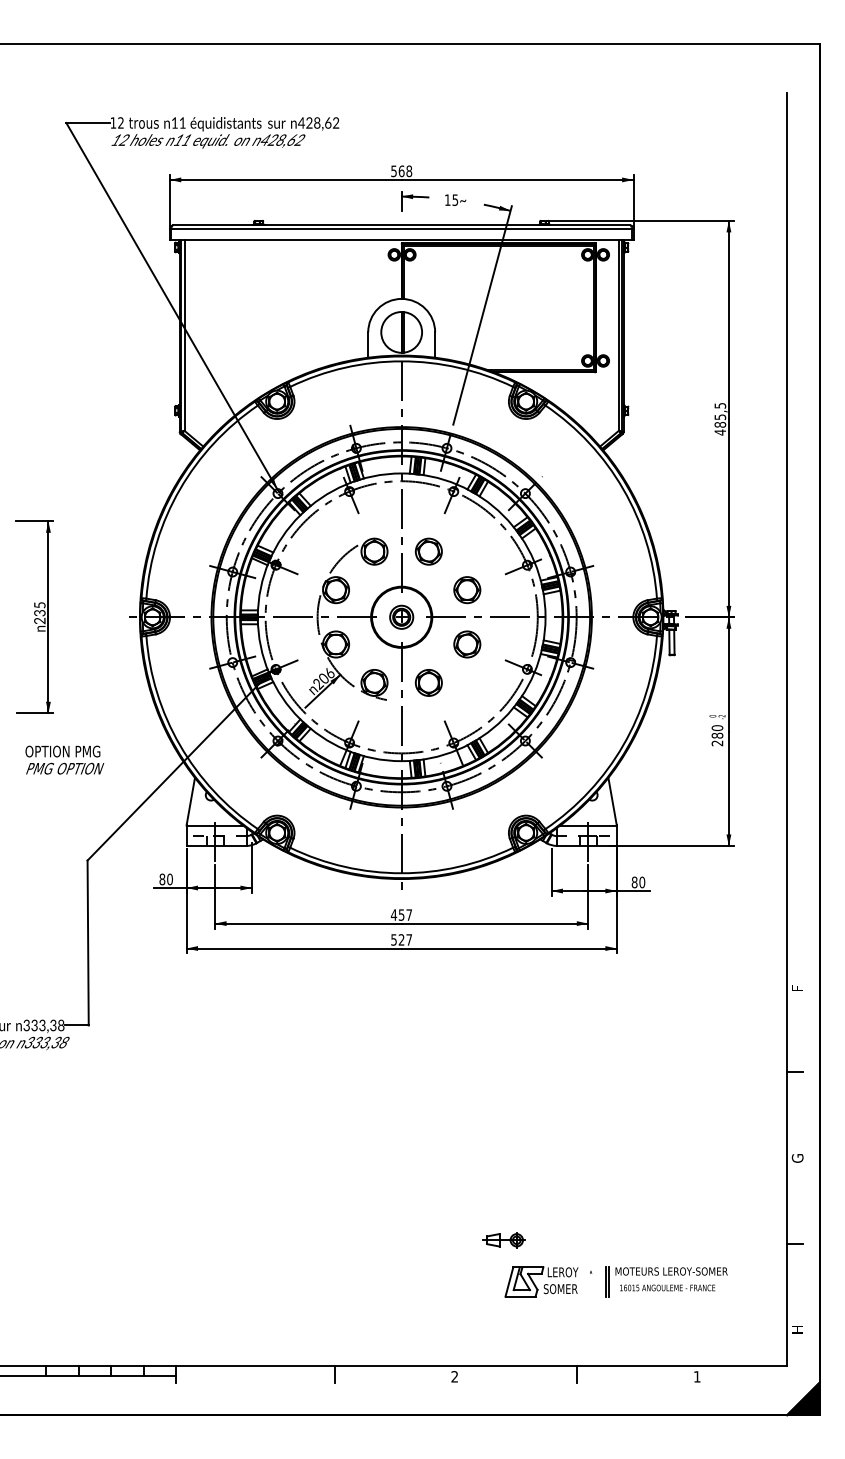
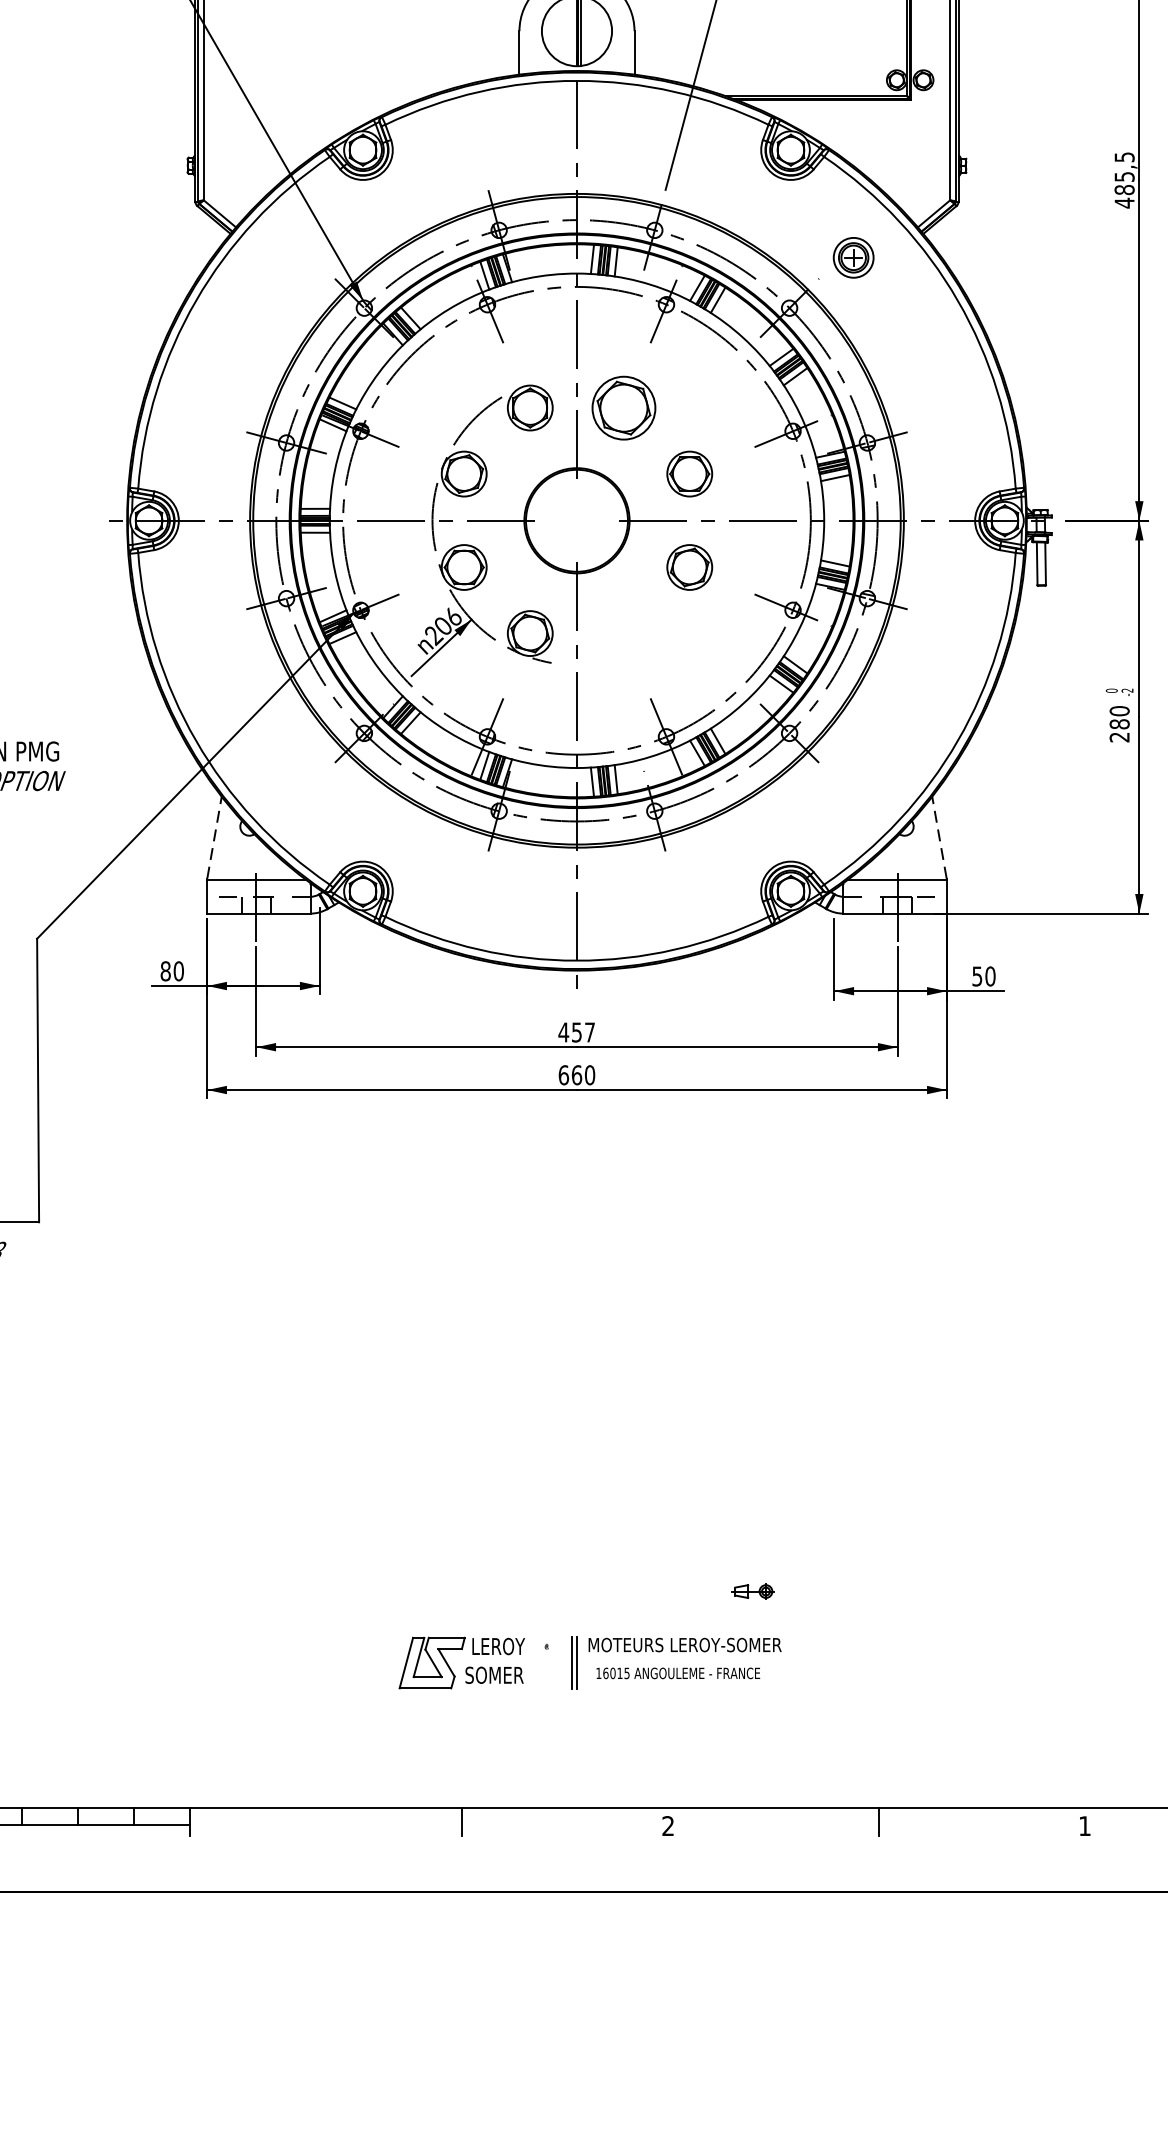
part: (428, 551) -> (623, 407), size x1.4
part: (401, 616) -> (853, 256), moved
part: (428, 682) -> (623, 632), removed
line: (190, 801) -> (214, 837), solid -> dashed
line: (612, 801) -> (939, 837), solid -> dashed
text: (634, 882) -> (977, 976), 80 -> 50
text: (401, 939) -> (576, 1074), 527 -> 660
part: (503, 1240) -> (751, 1591), size x0.6
part: (615, 1281) -> (588, 1662), moved

